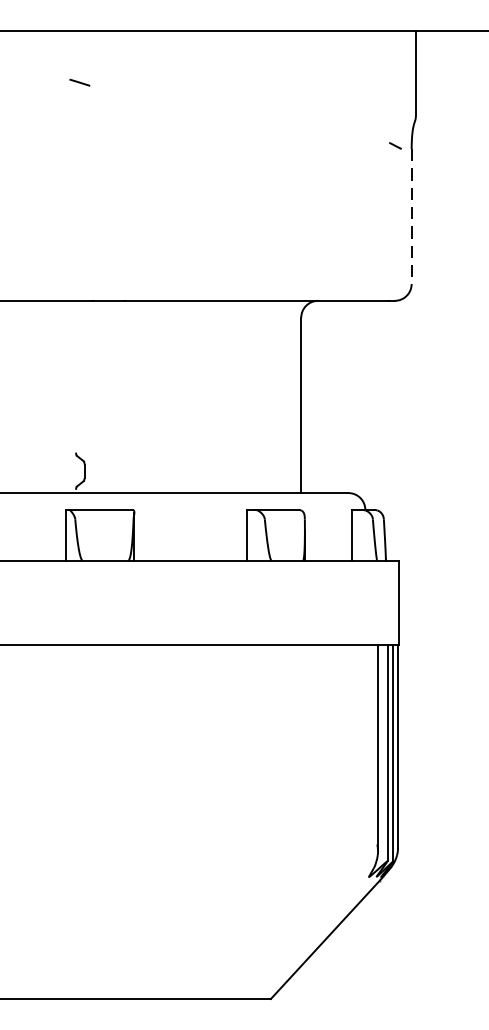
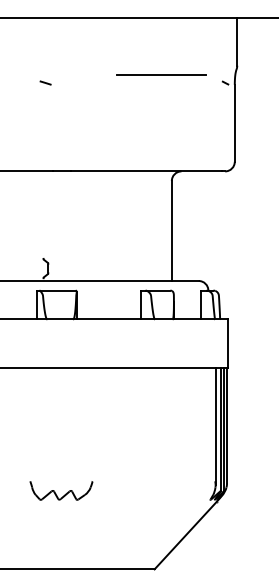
curve: (79, 81) -> (45, 82), moved
line: (281, 132) -> (160, 75), added
line: (411, 216) -> (234, 123), dashed -> solid
part: (107, 860) -> (61, 490), added

